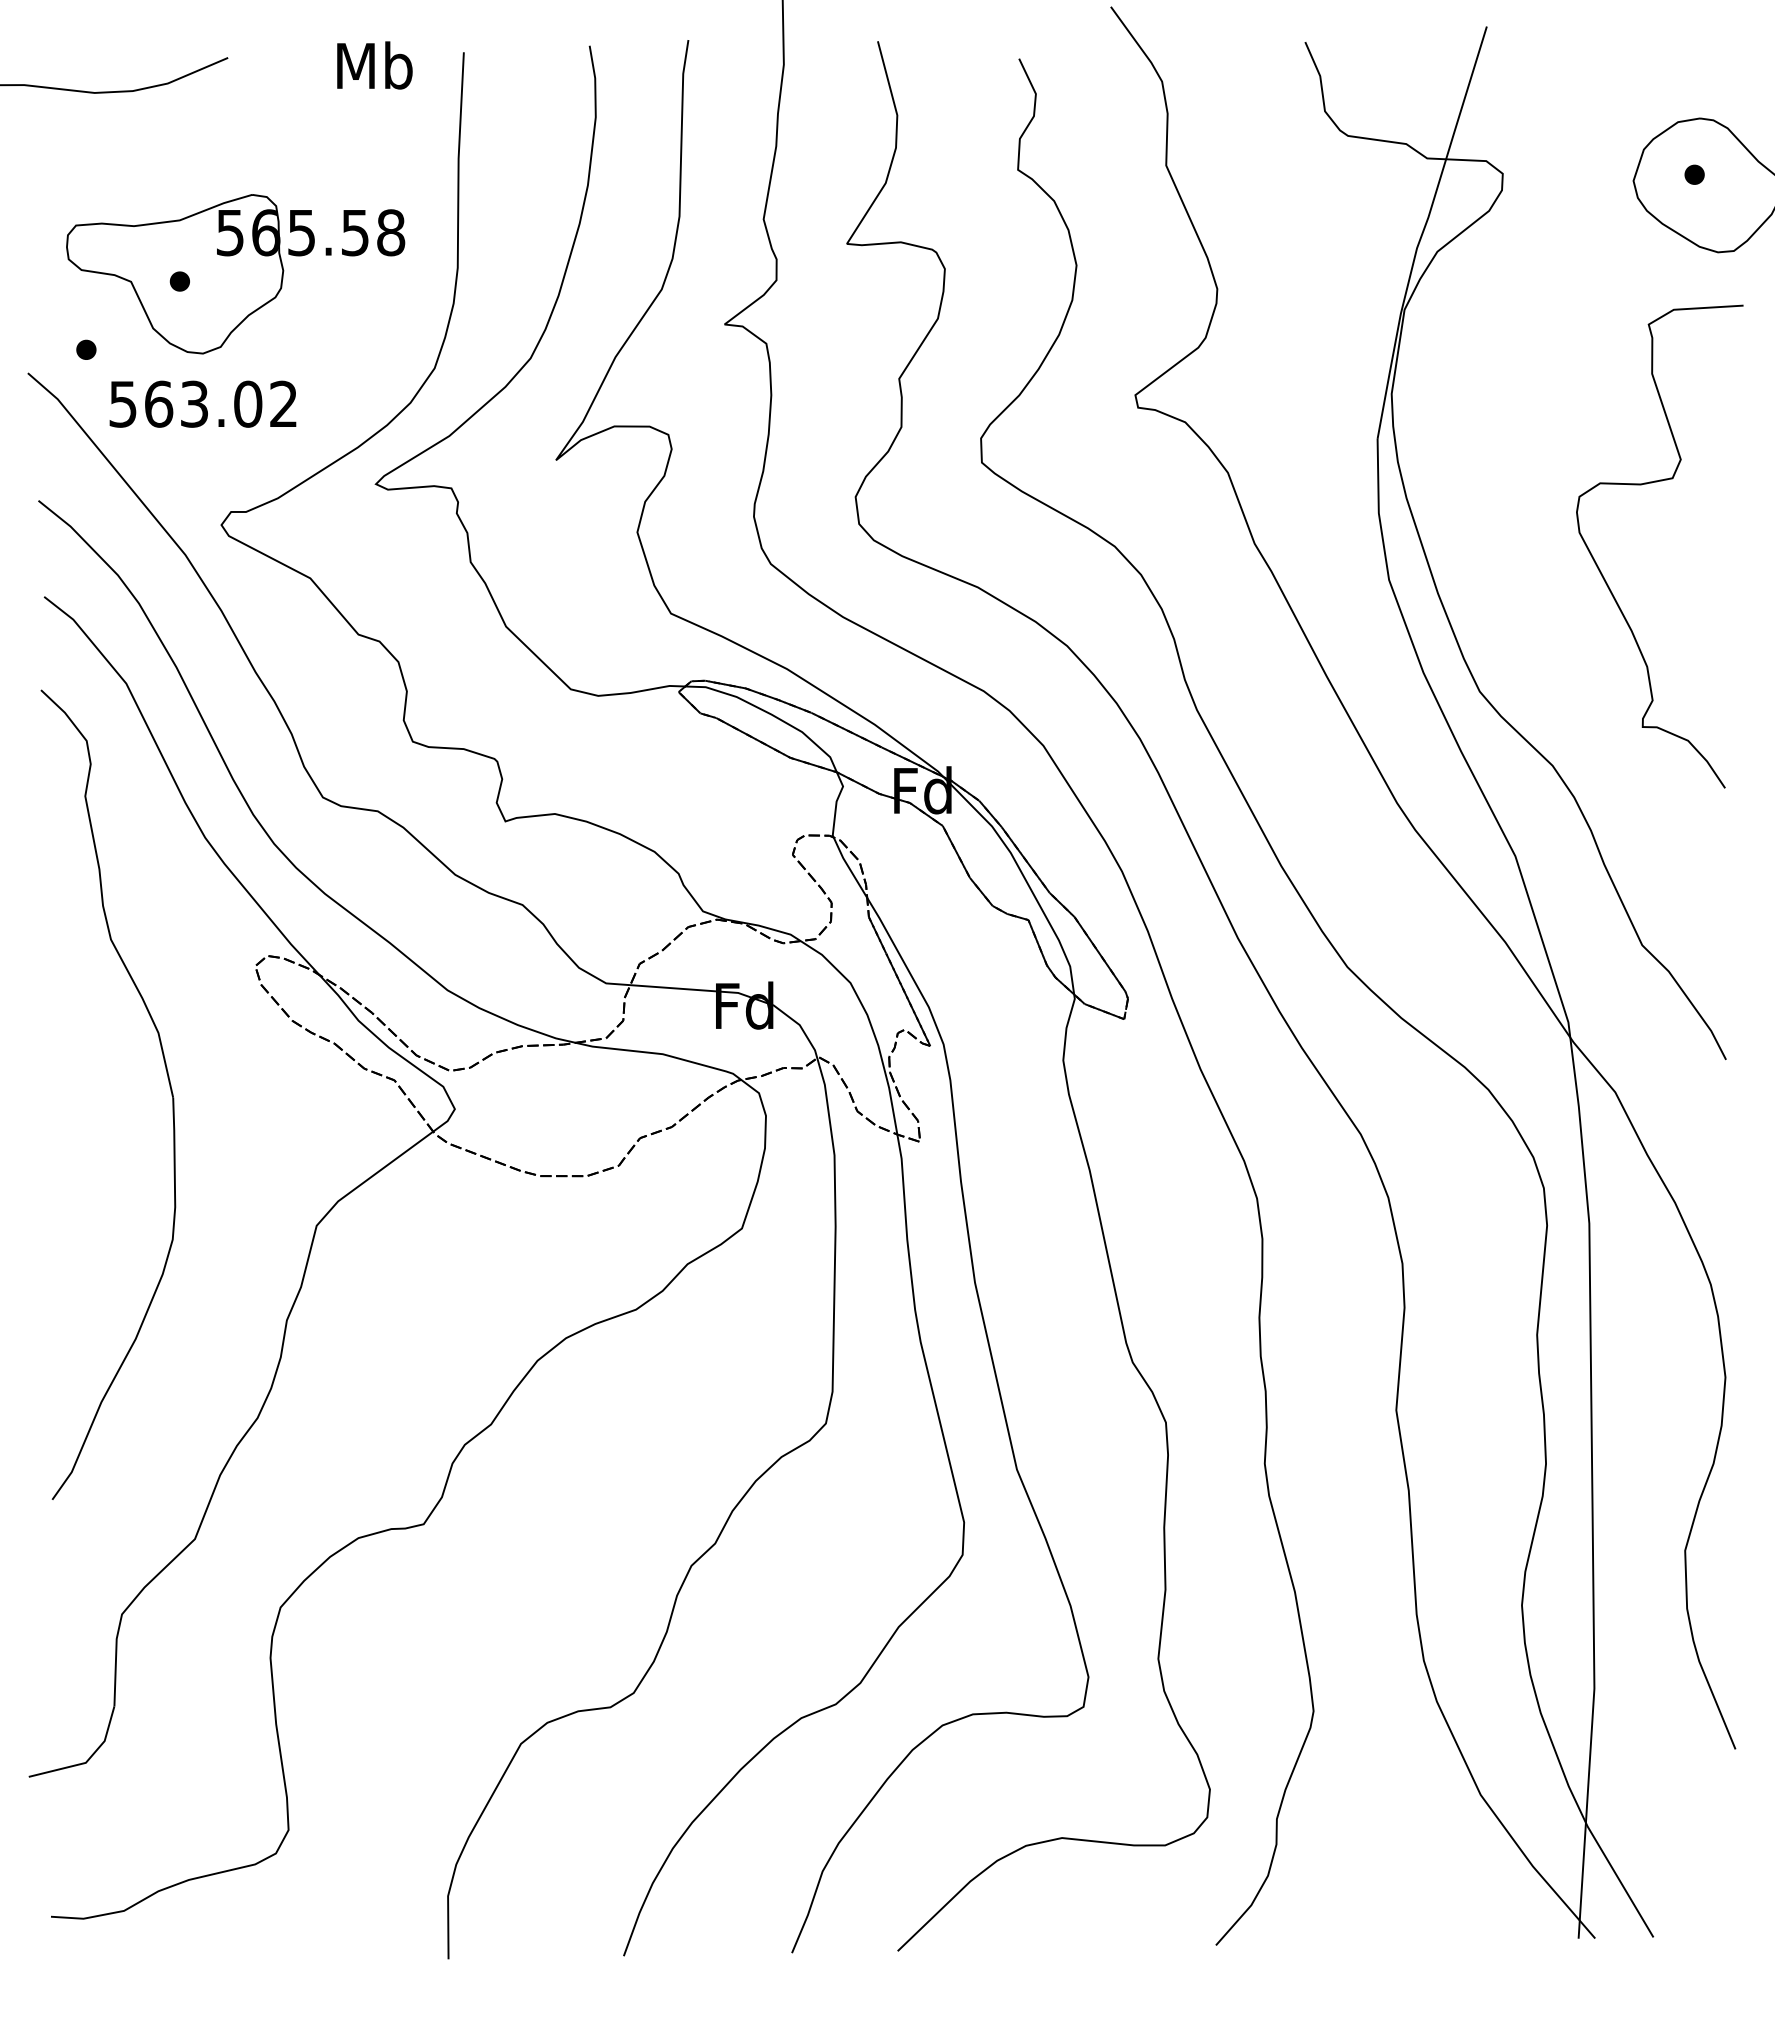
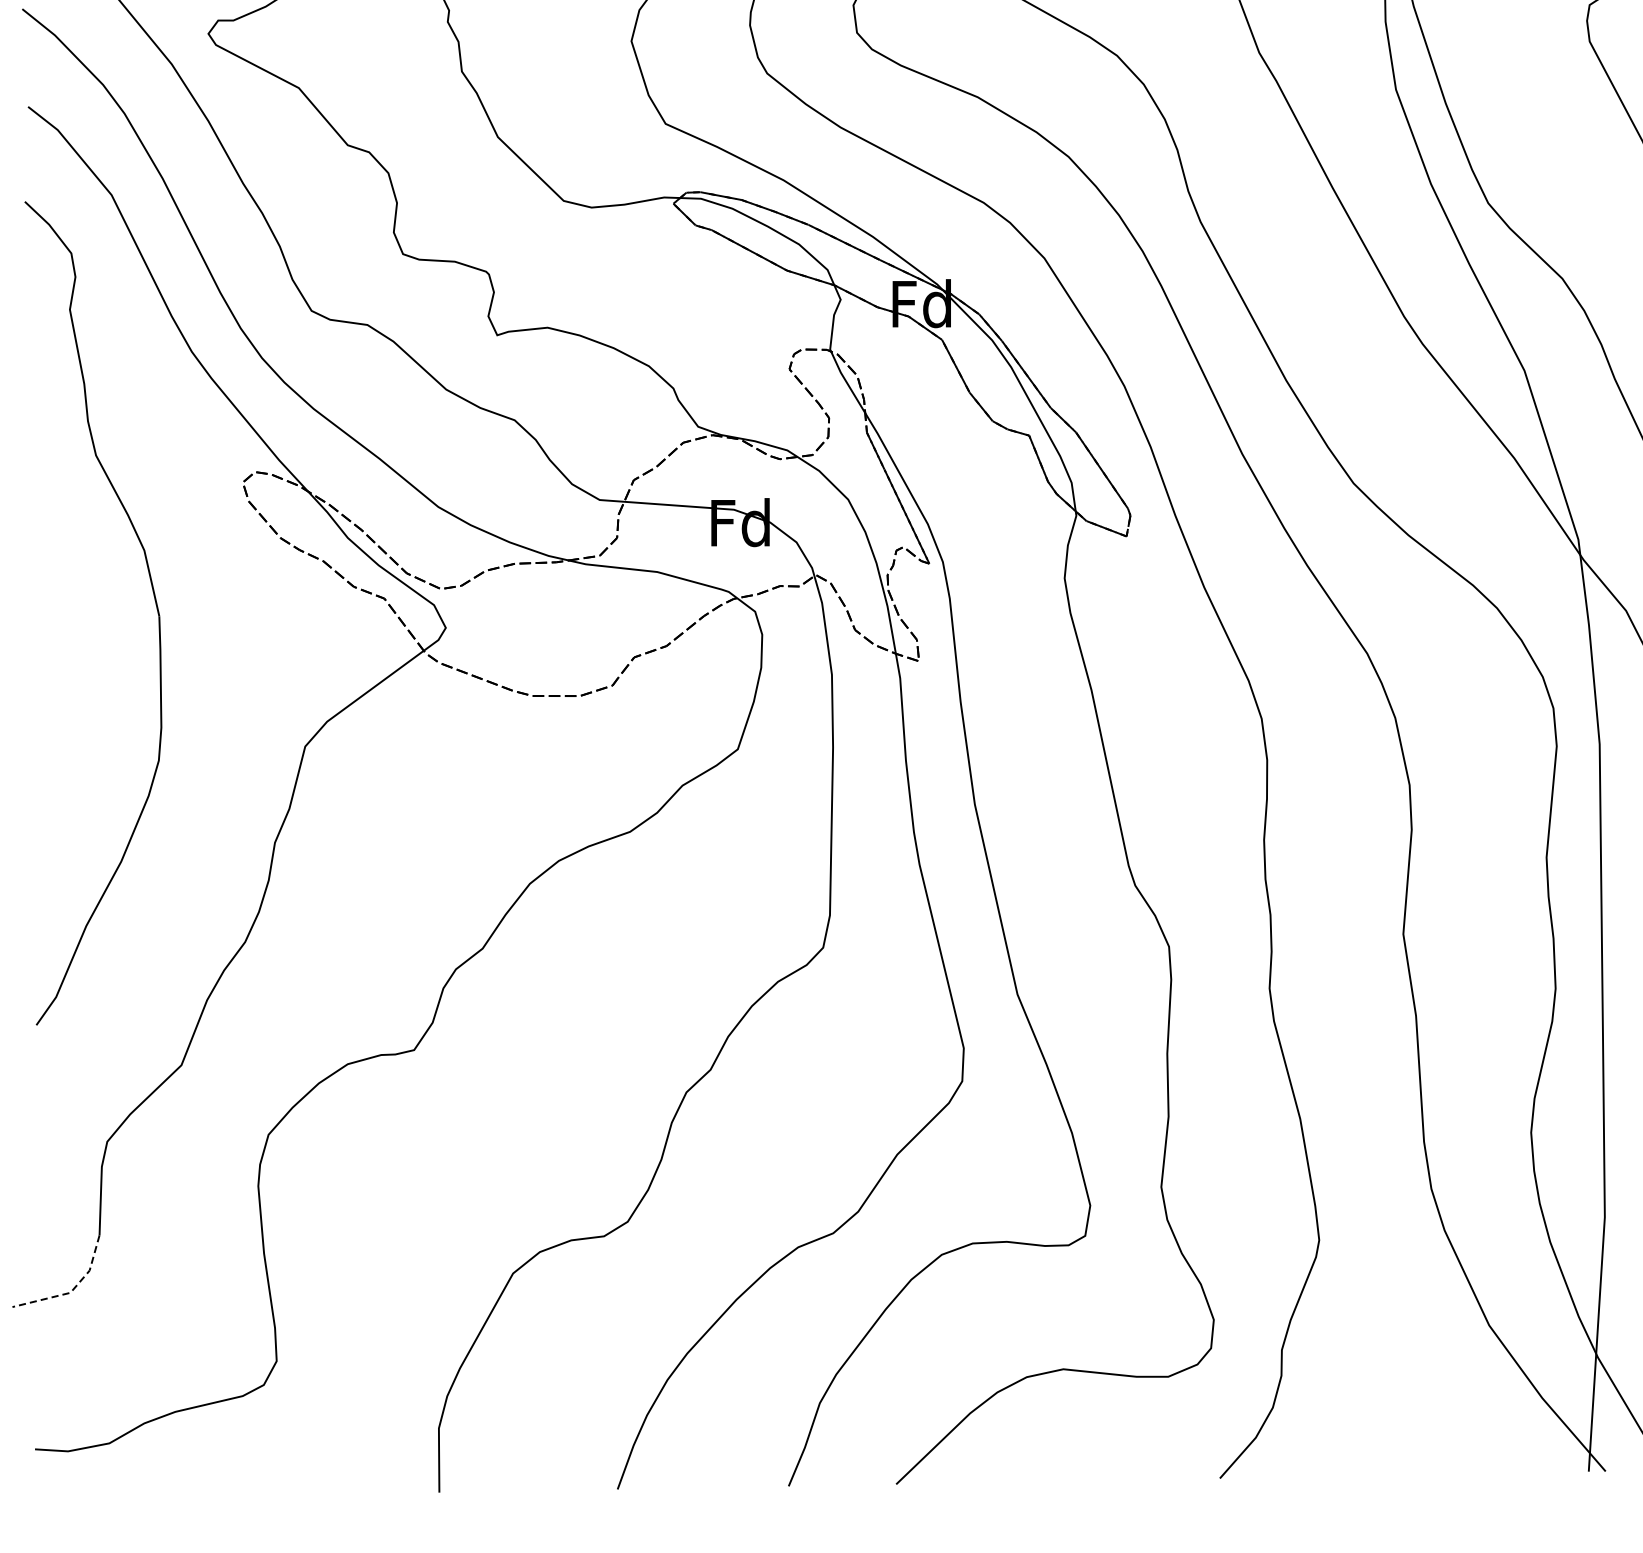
line: (87, 1760) -> (72, 1290), solid -> dashed

